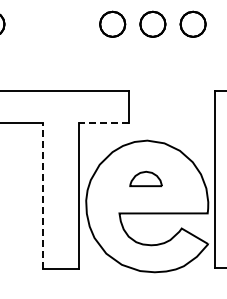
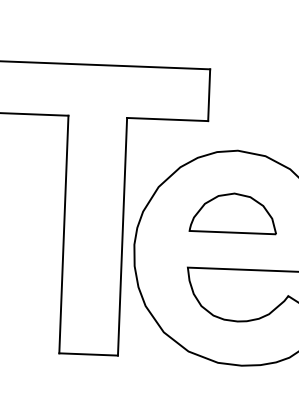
line: (103, 123) -> (167, 120), dashed -> solid
part: (145, 178) -> (232, 212), size x1.67
line: (42, 196) -> (63, 235), dashed -> solid

